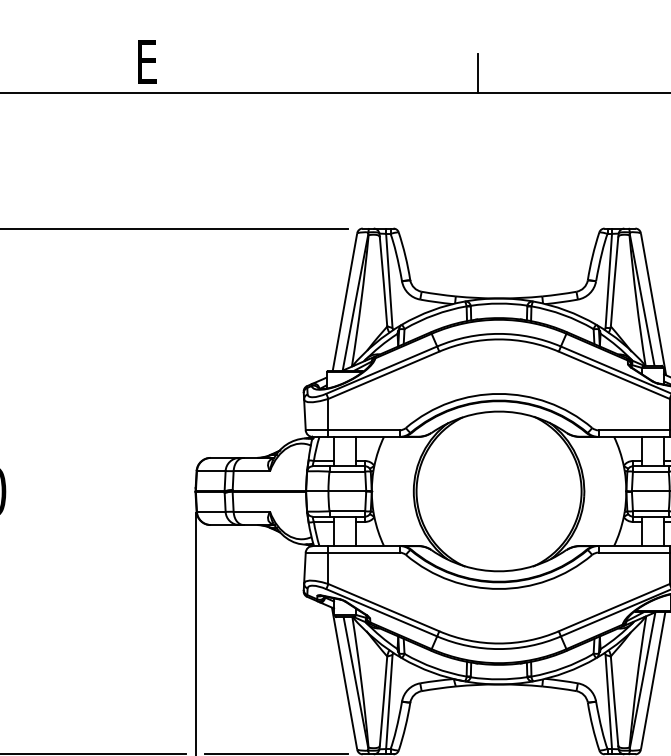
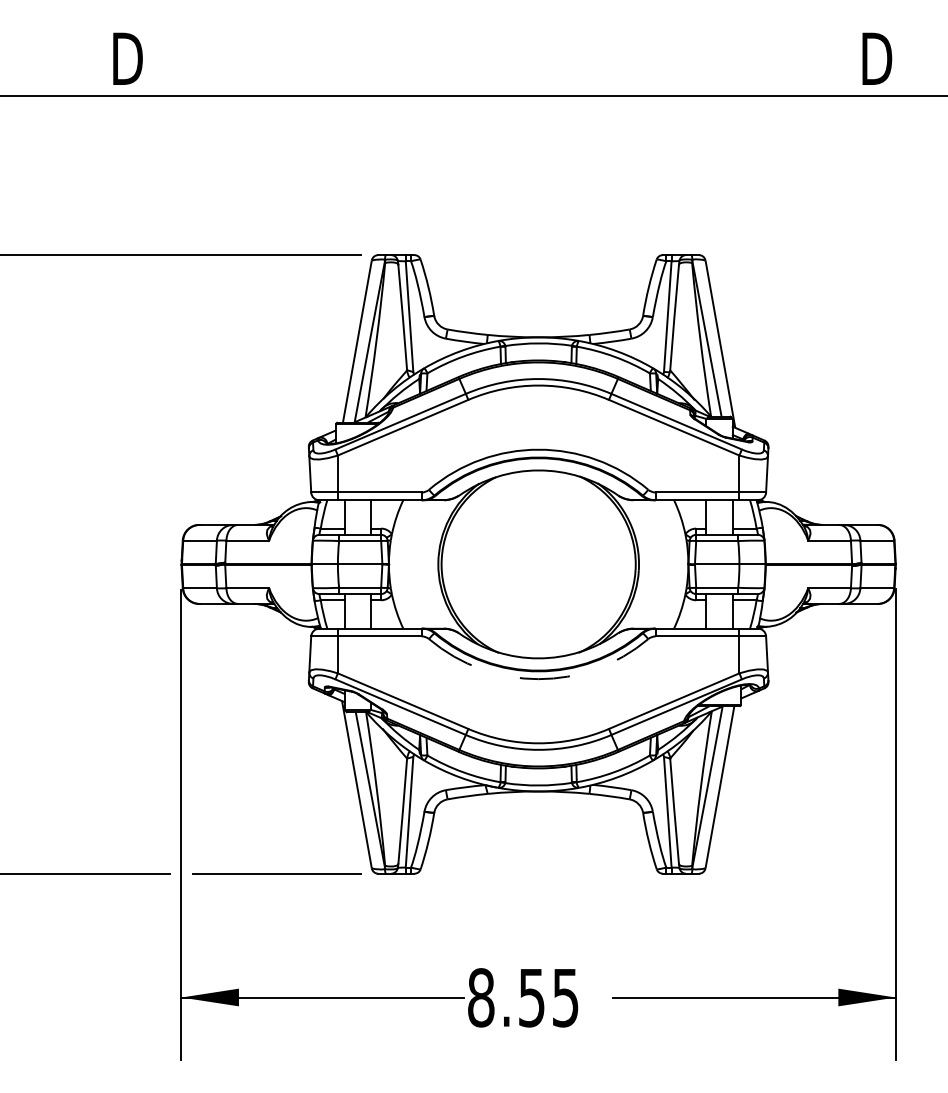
text: (149, 61) -> (127, 58), E -> D
line: (478, 73) -> (514, 72), removed
arc: (498, 589) -> (538, 679), solid -> dashed

